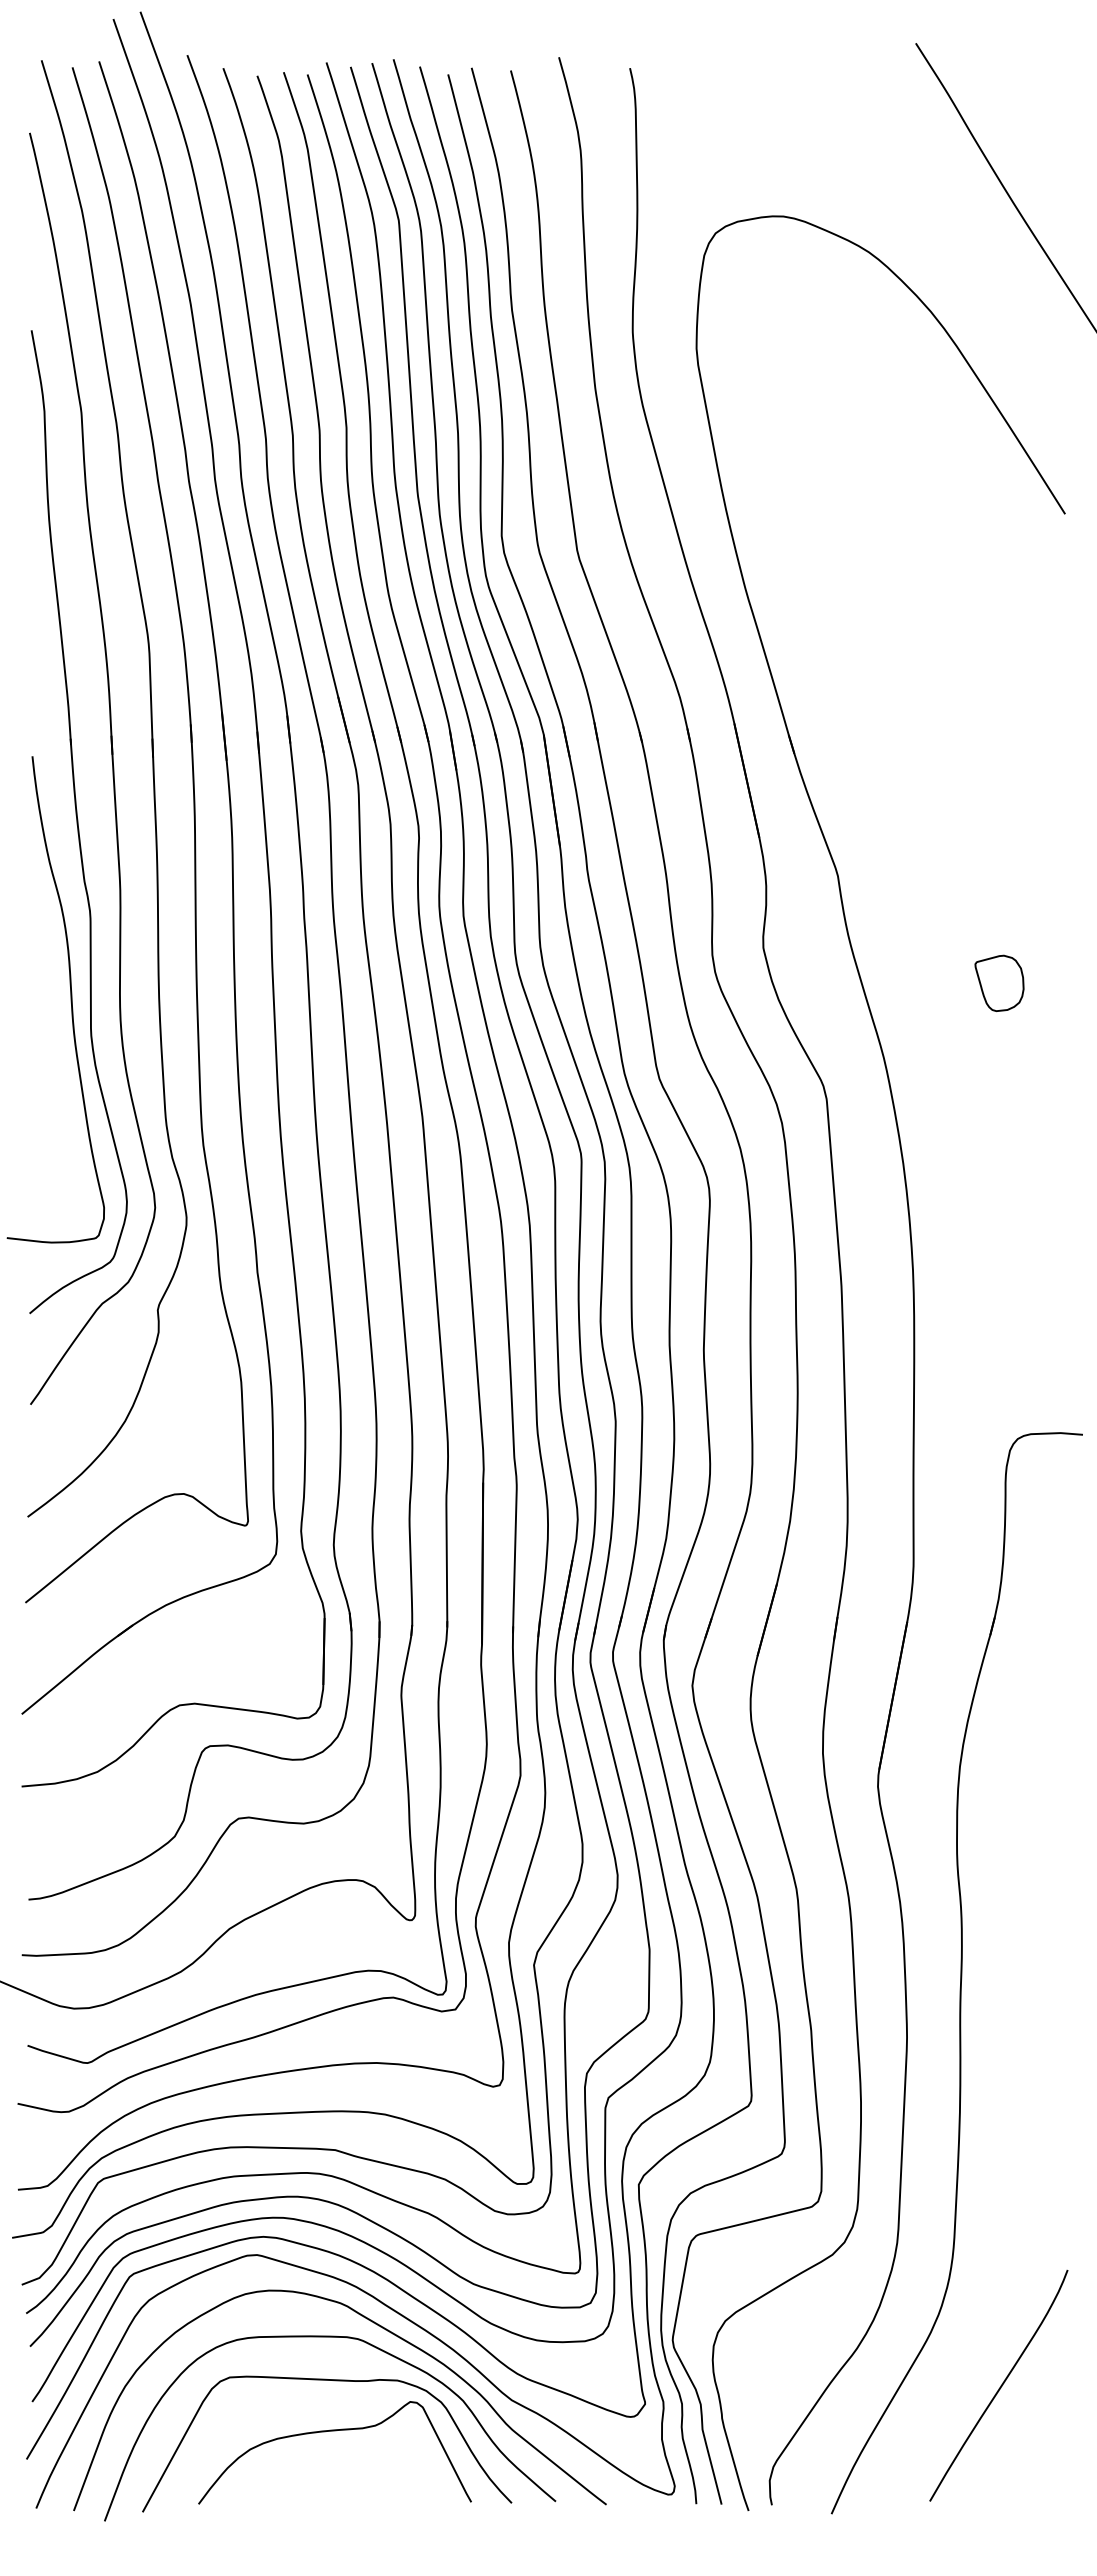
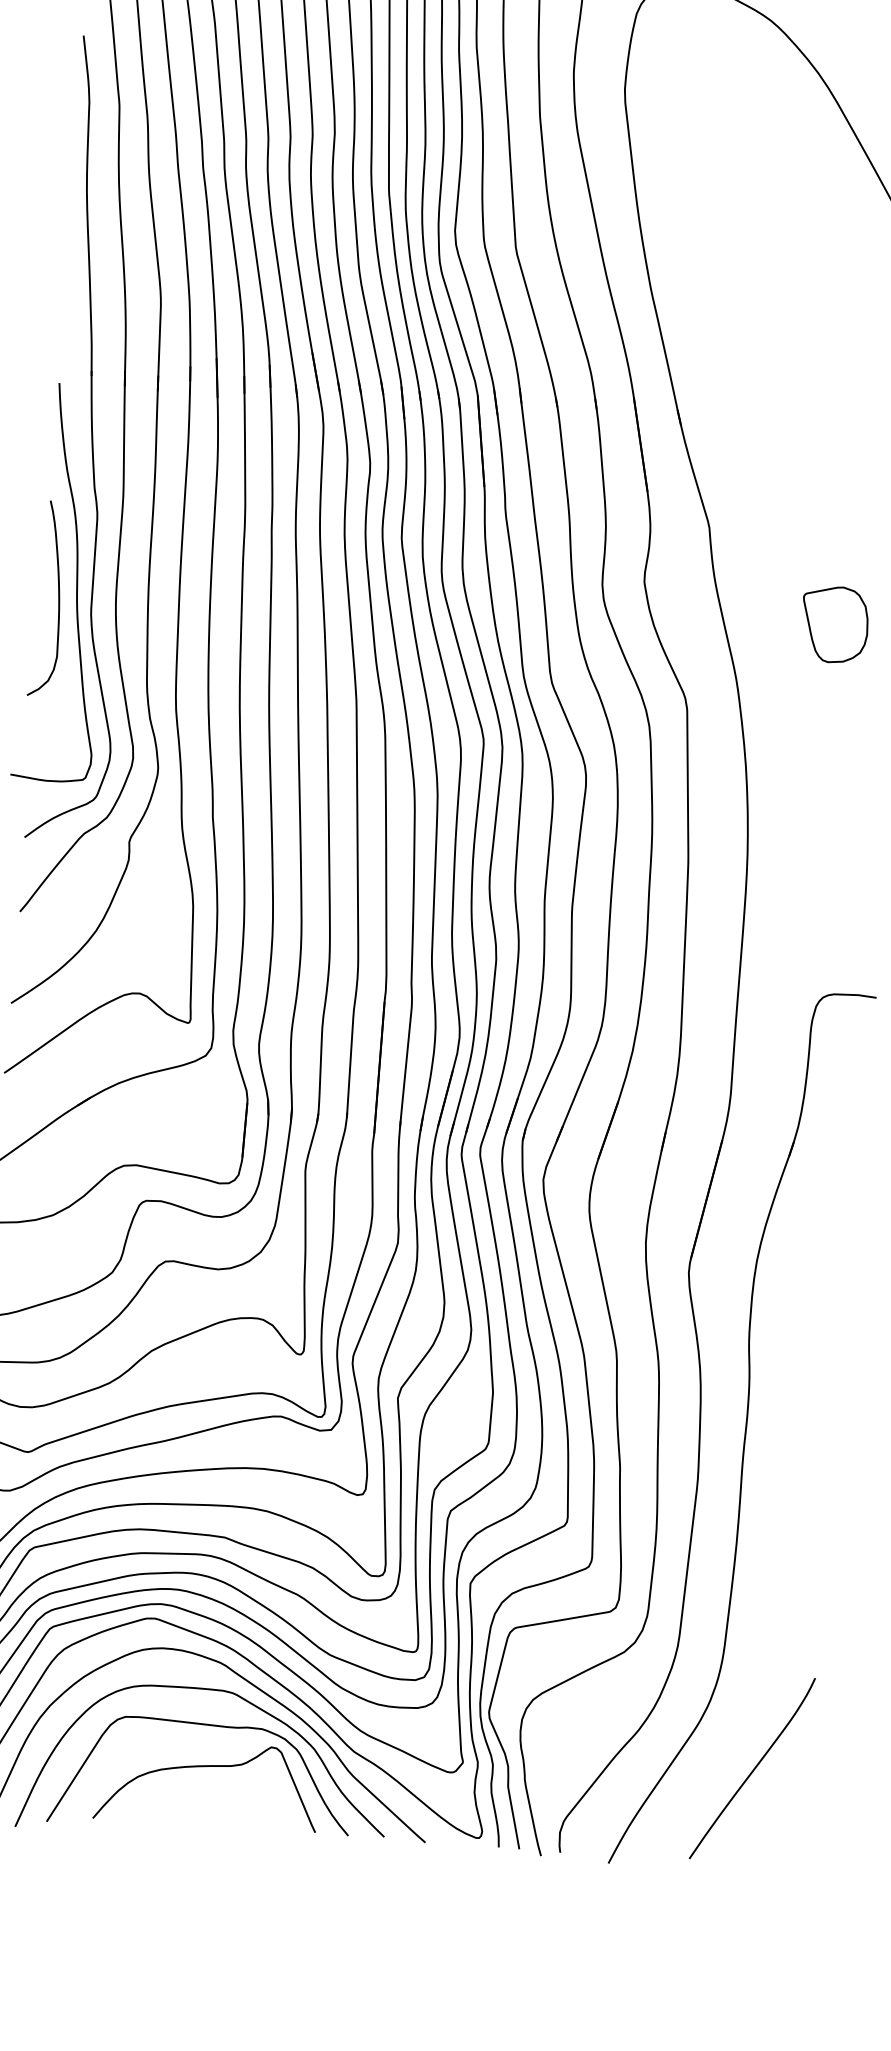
part: (999, 983) -> (834, 624), size x1.67
curve: (49, 1016) -> (58, 596), added

